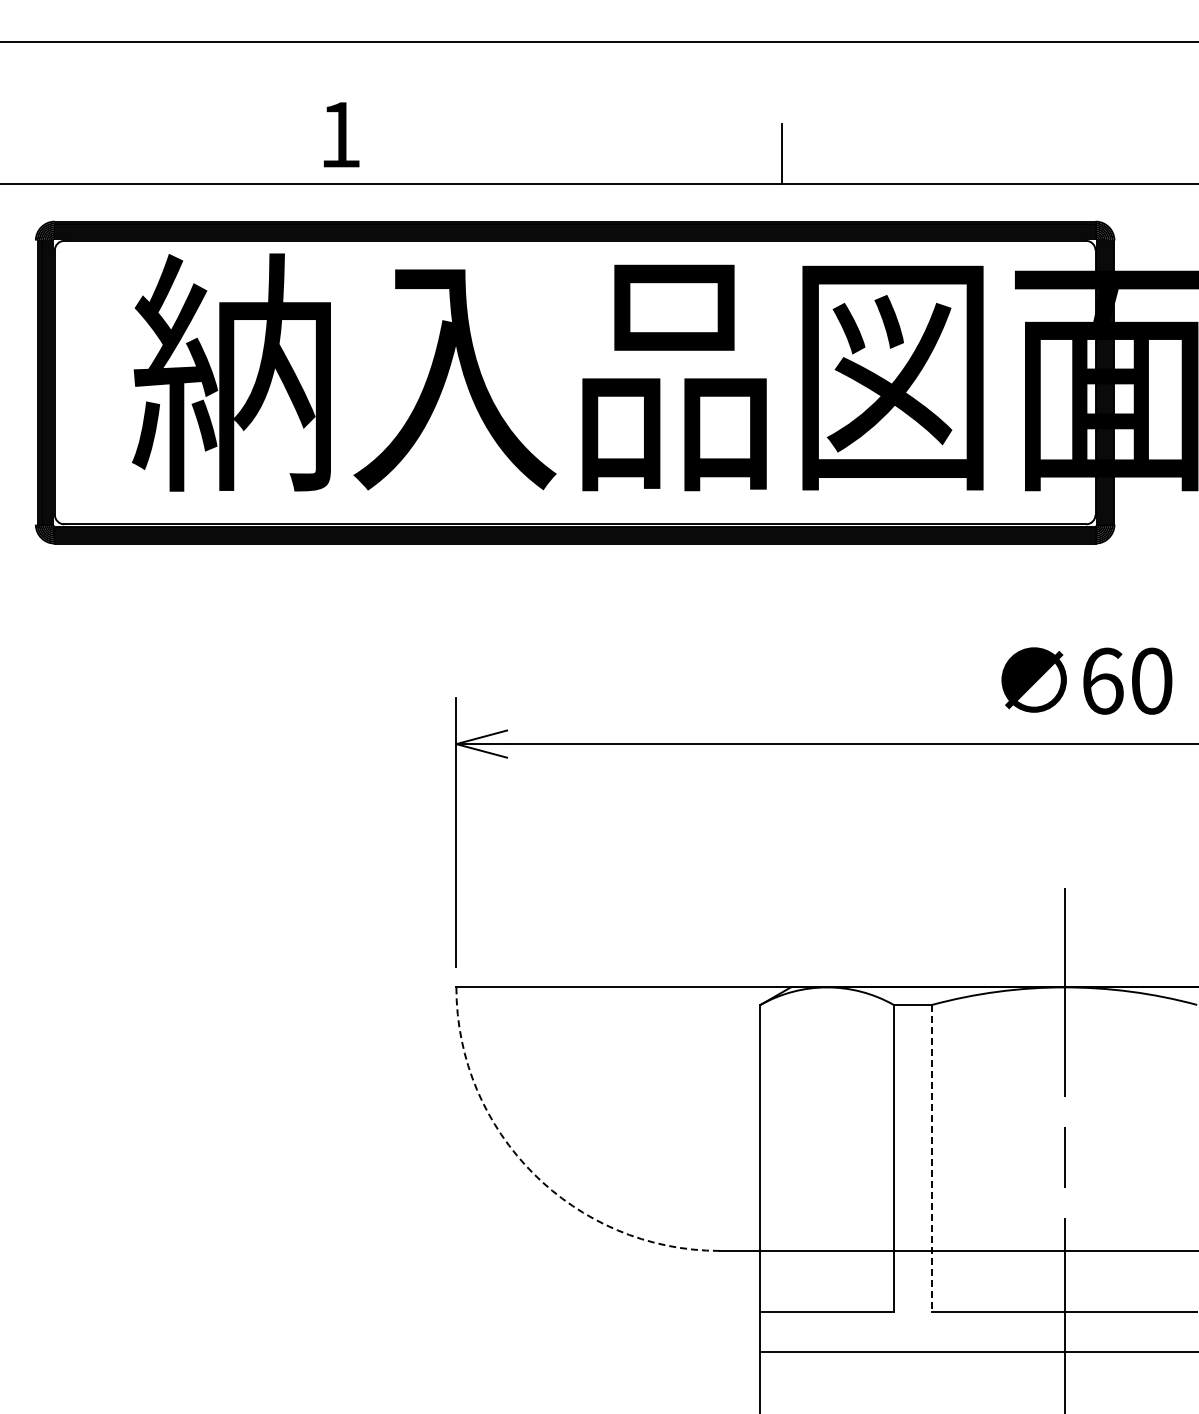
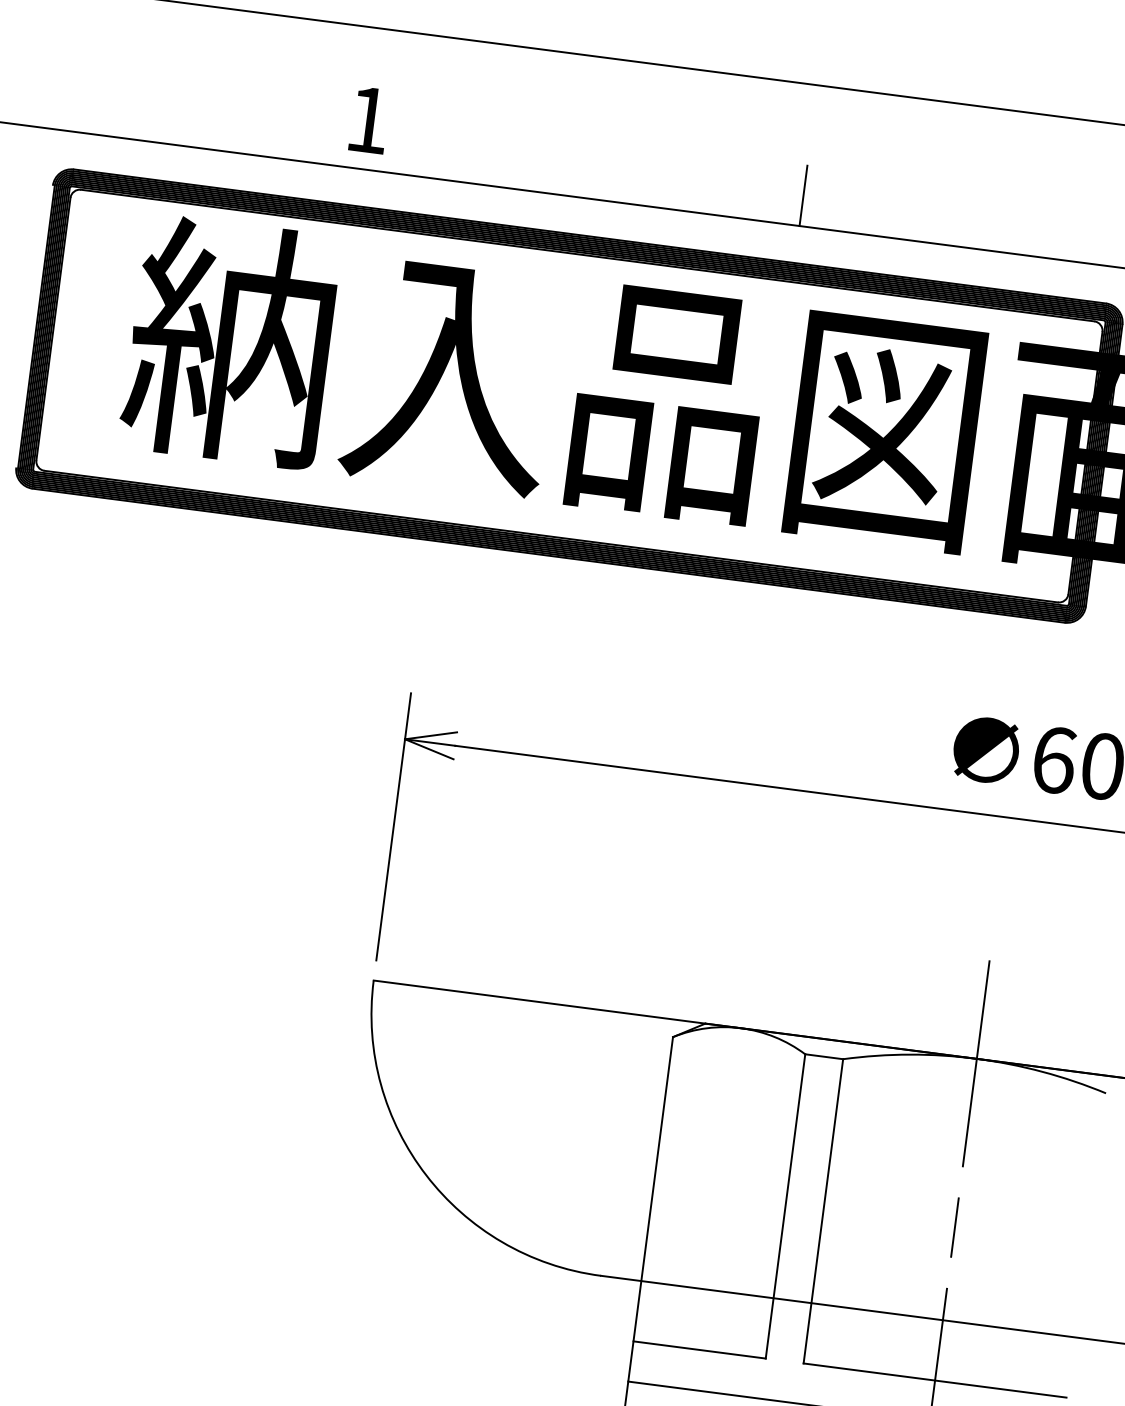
line: (932, 1158) -> (823, 1211), dashed -> solid
arc: (533, 1173) -> (426, 1175), dashed -> solid

